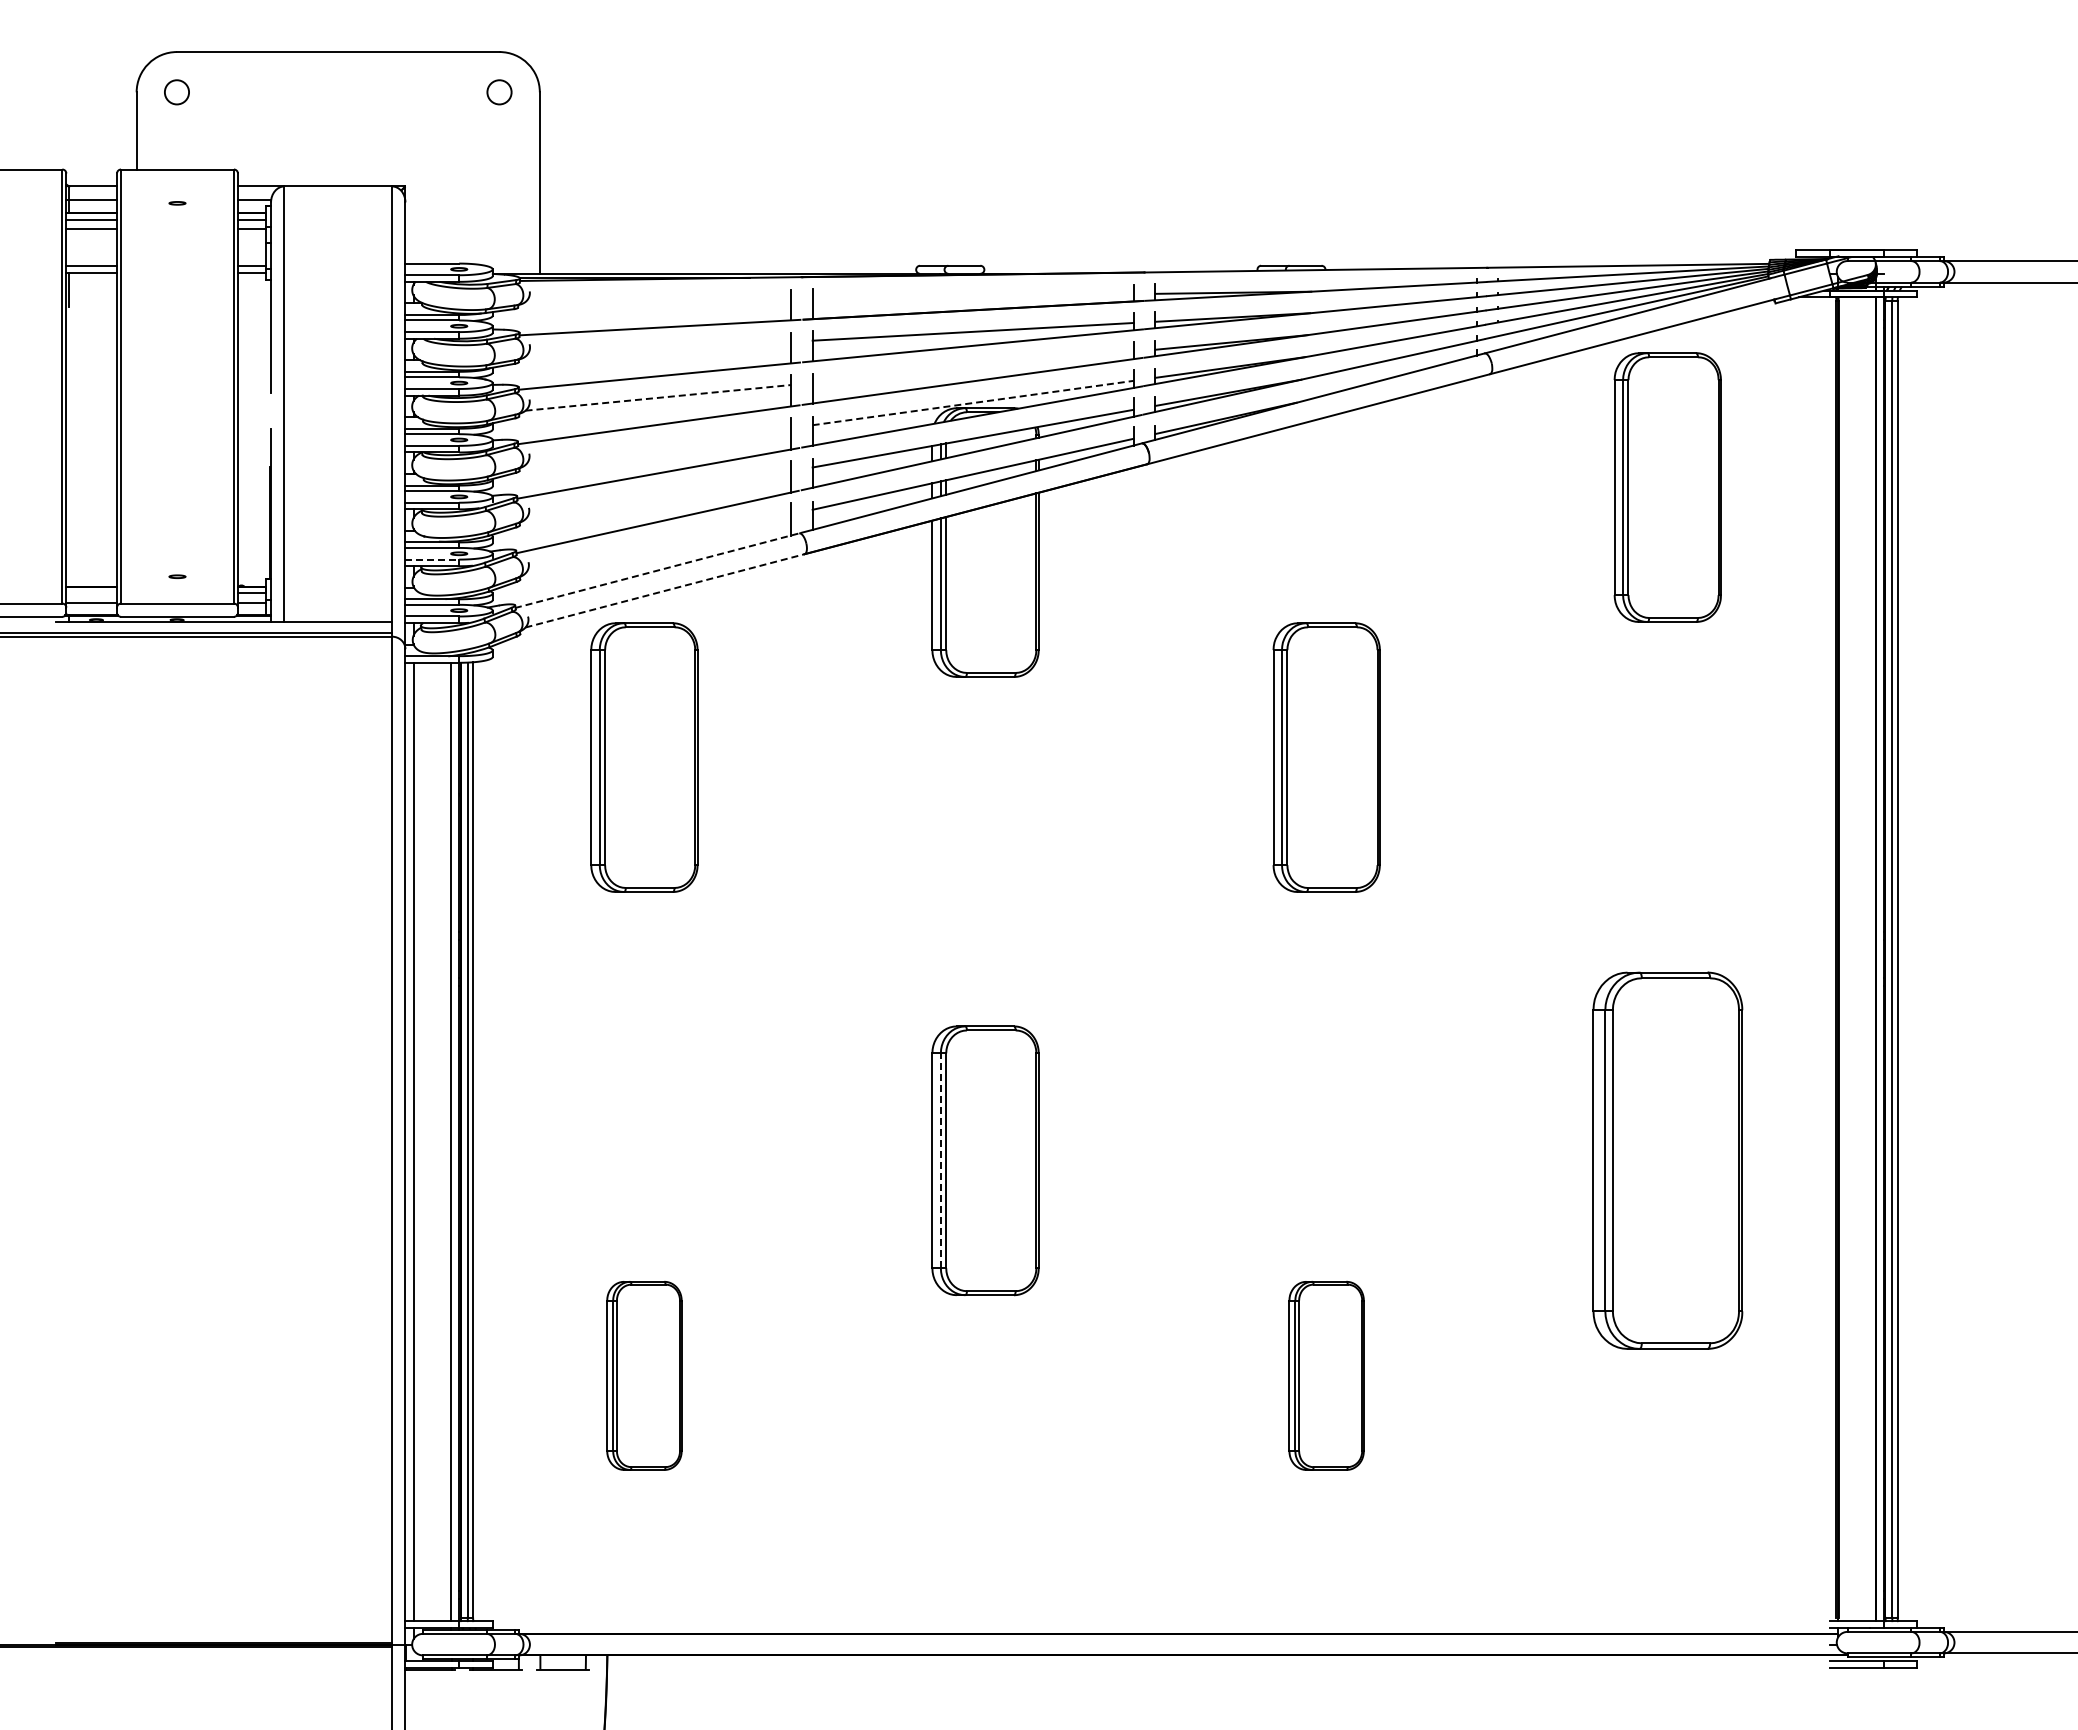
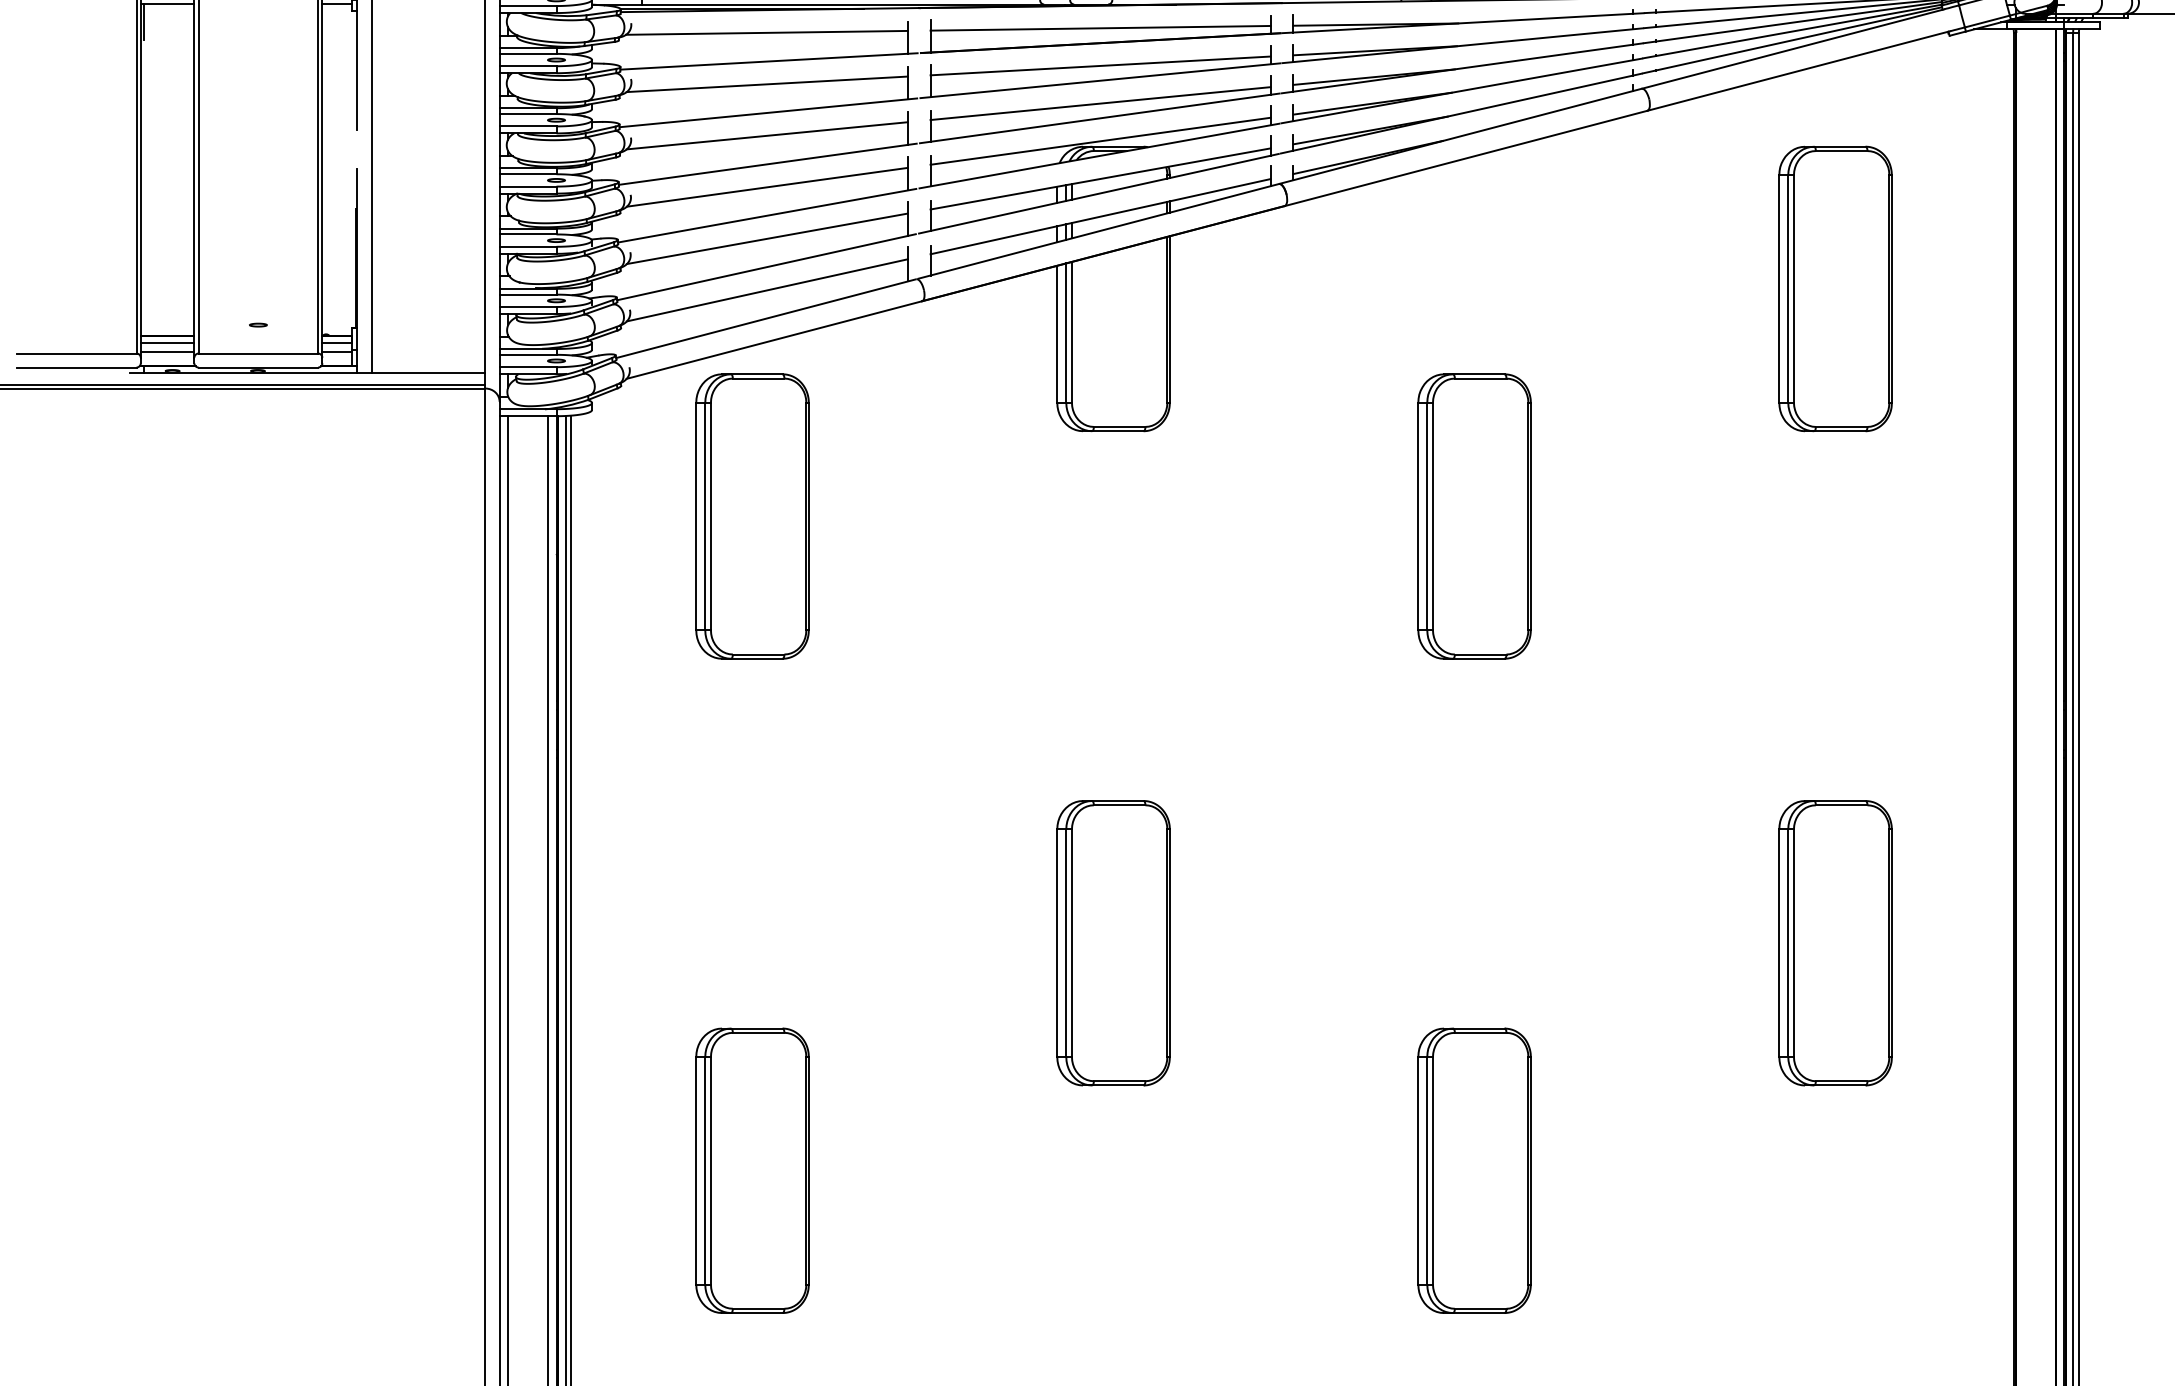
line: (972, 296) -> (1099, 28), added
line: (657, 300) -> (766, 32), added
line: (658, 348) -> (767, 83), added
line: (972, 366) -> (1099, 102), added
line: (658, 397) -> (767, 135), dashed -> solid
line: (973, 402) -> (1100, 140), dashed -> solid
line: (658, 446) -> (767, 187), added
part: (1667, 487) -> (1835, 288), moved
line: (658, 495) -> (767, 239), added
line: (658, 543) -> (767, 289), added
line: (432, 559) -> (528, 306), dashed -> solid
line: (656, 570) -> (765, 318), dashed -> solid
line: (665, 590) -> (774, 339), dashed -> solid
line: (91, 593) -> (167, 342), added
line: (940, 1160) -> (1065, 942), dashed -> solid
part: (1667, 1160) -> (1835, 942), size x0.71
part: (644, 1375) -> (752, 1170), size x1.43
part: (1326, 1375) -> (1474, 1170), size x1.43

